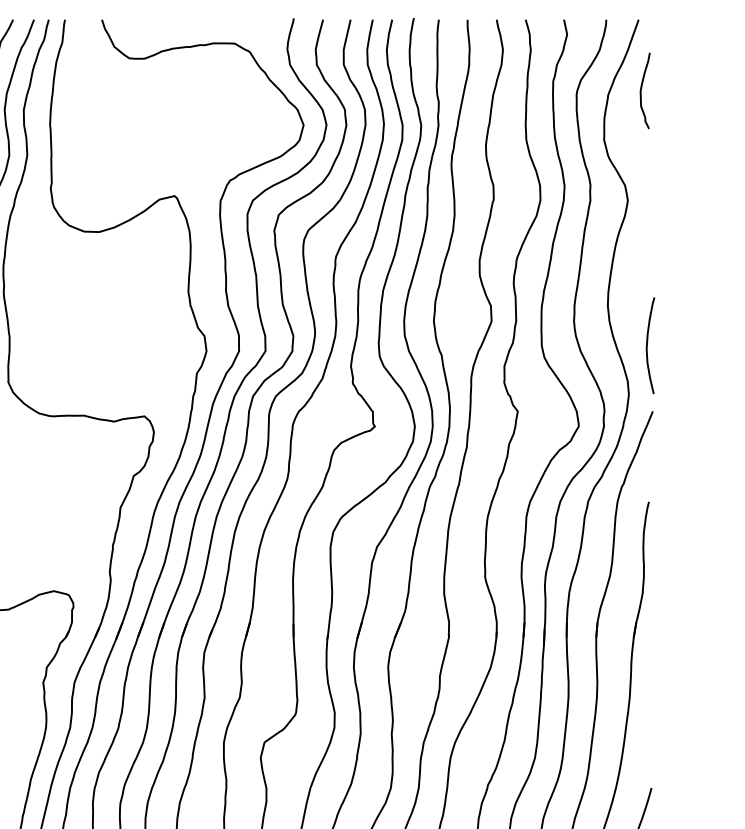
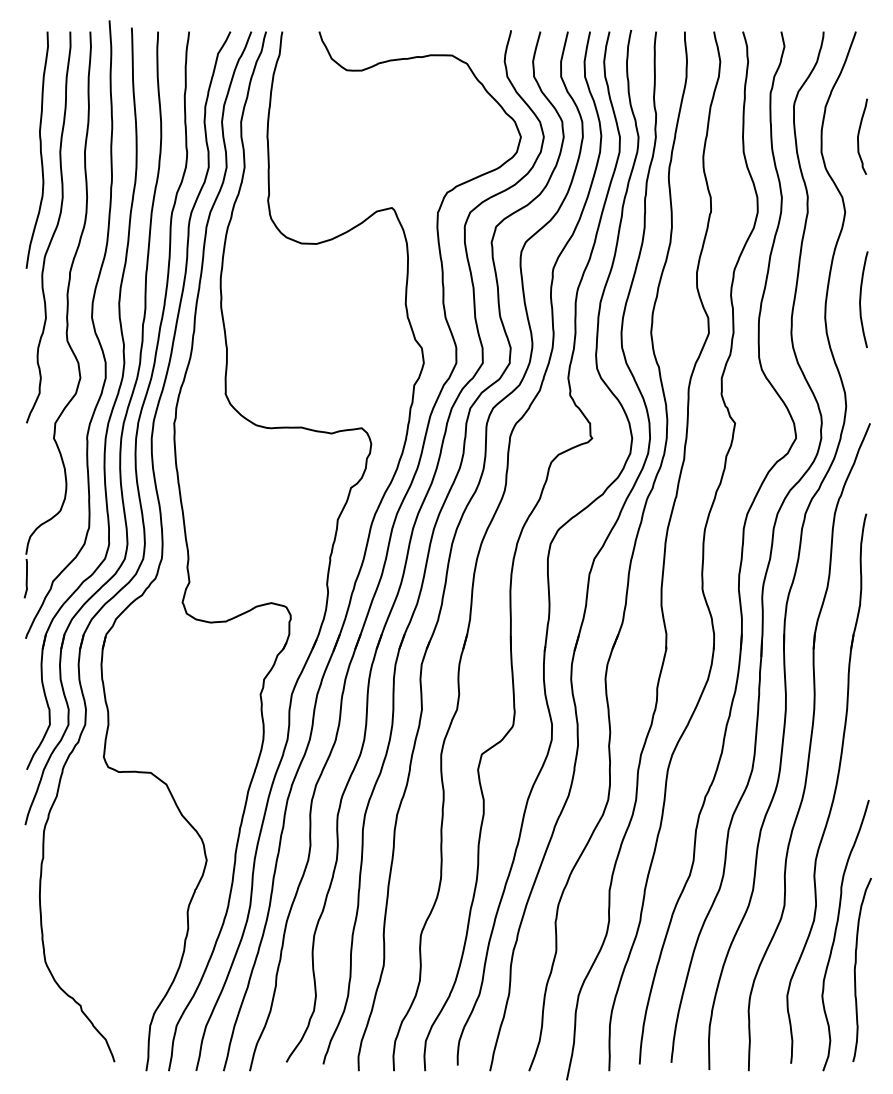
curve: (642, 89) -> (859, 135), moved
curve: (648, 345) -> (861, 299), moved

